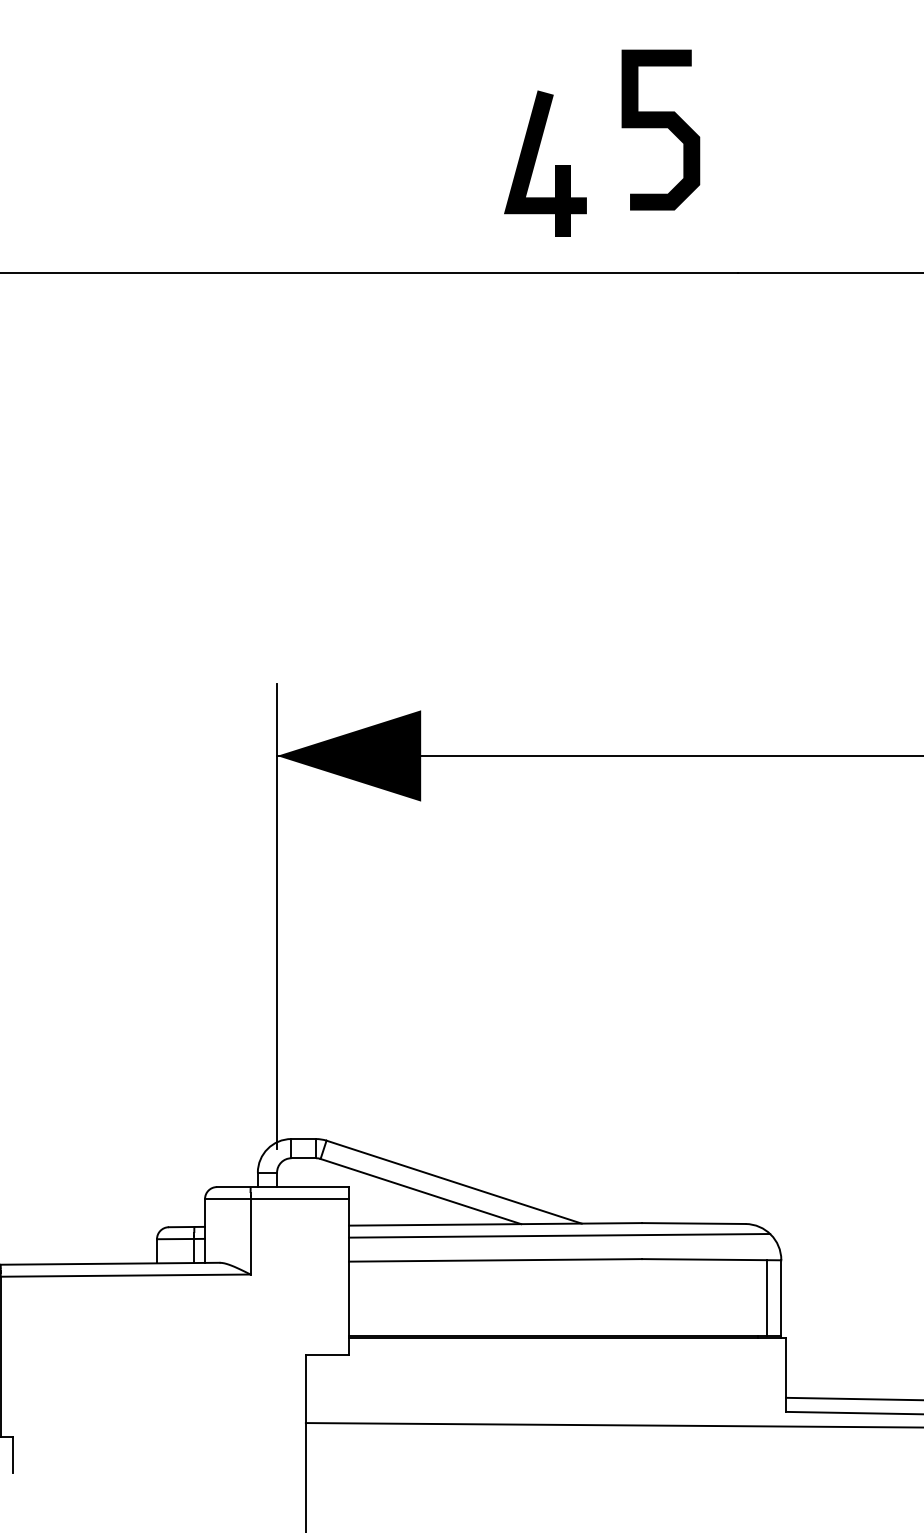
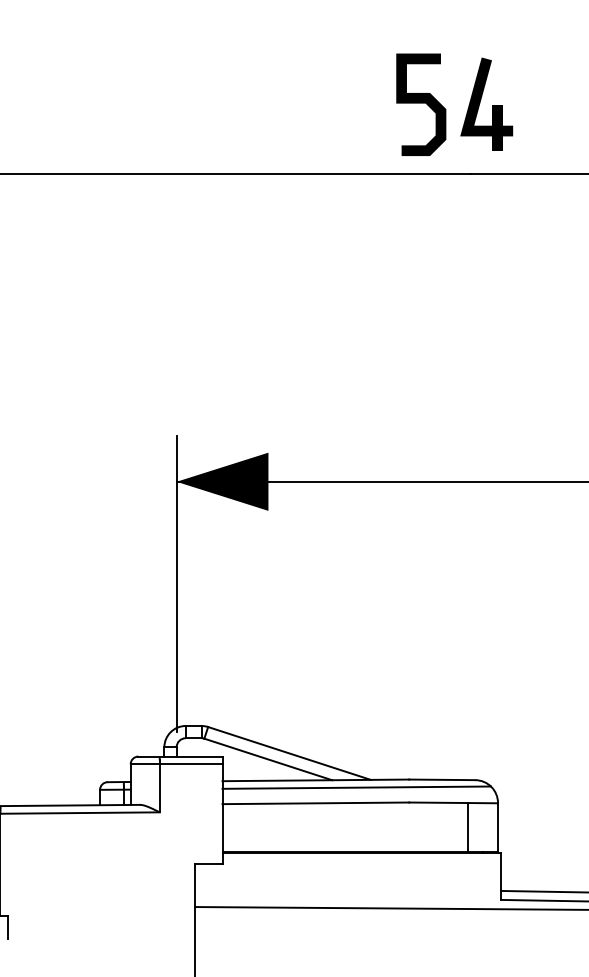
curve: (661, 128) -> (421, 103), moved
part: (545, 162) -> (486, 103), moved
line: (766, 1298) -> (467, 827), moved

